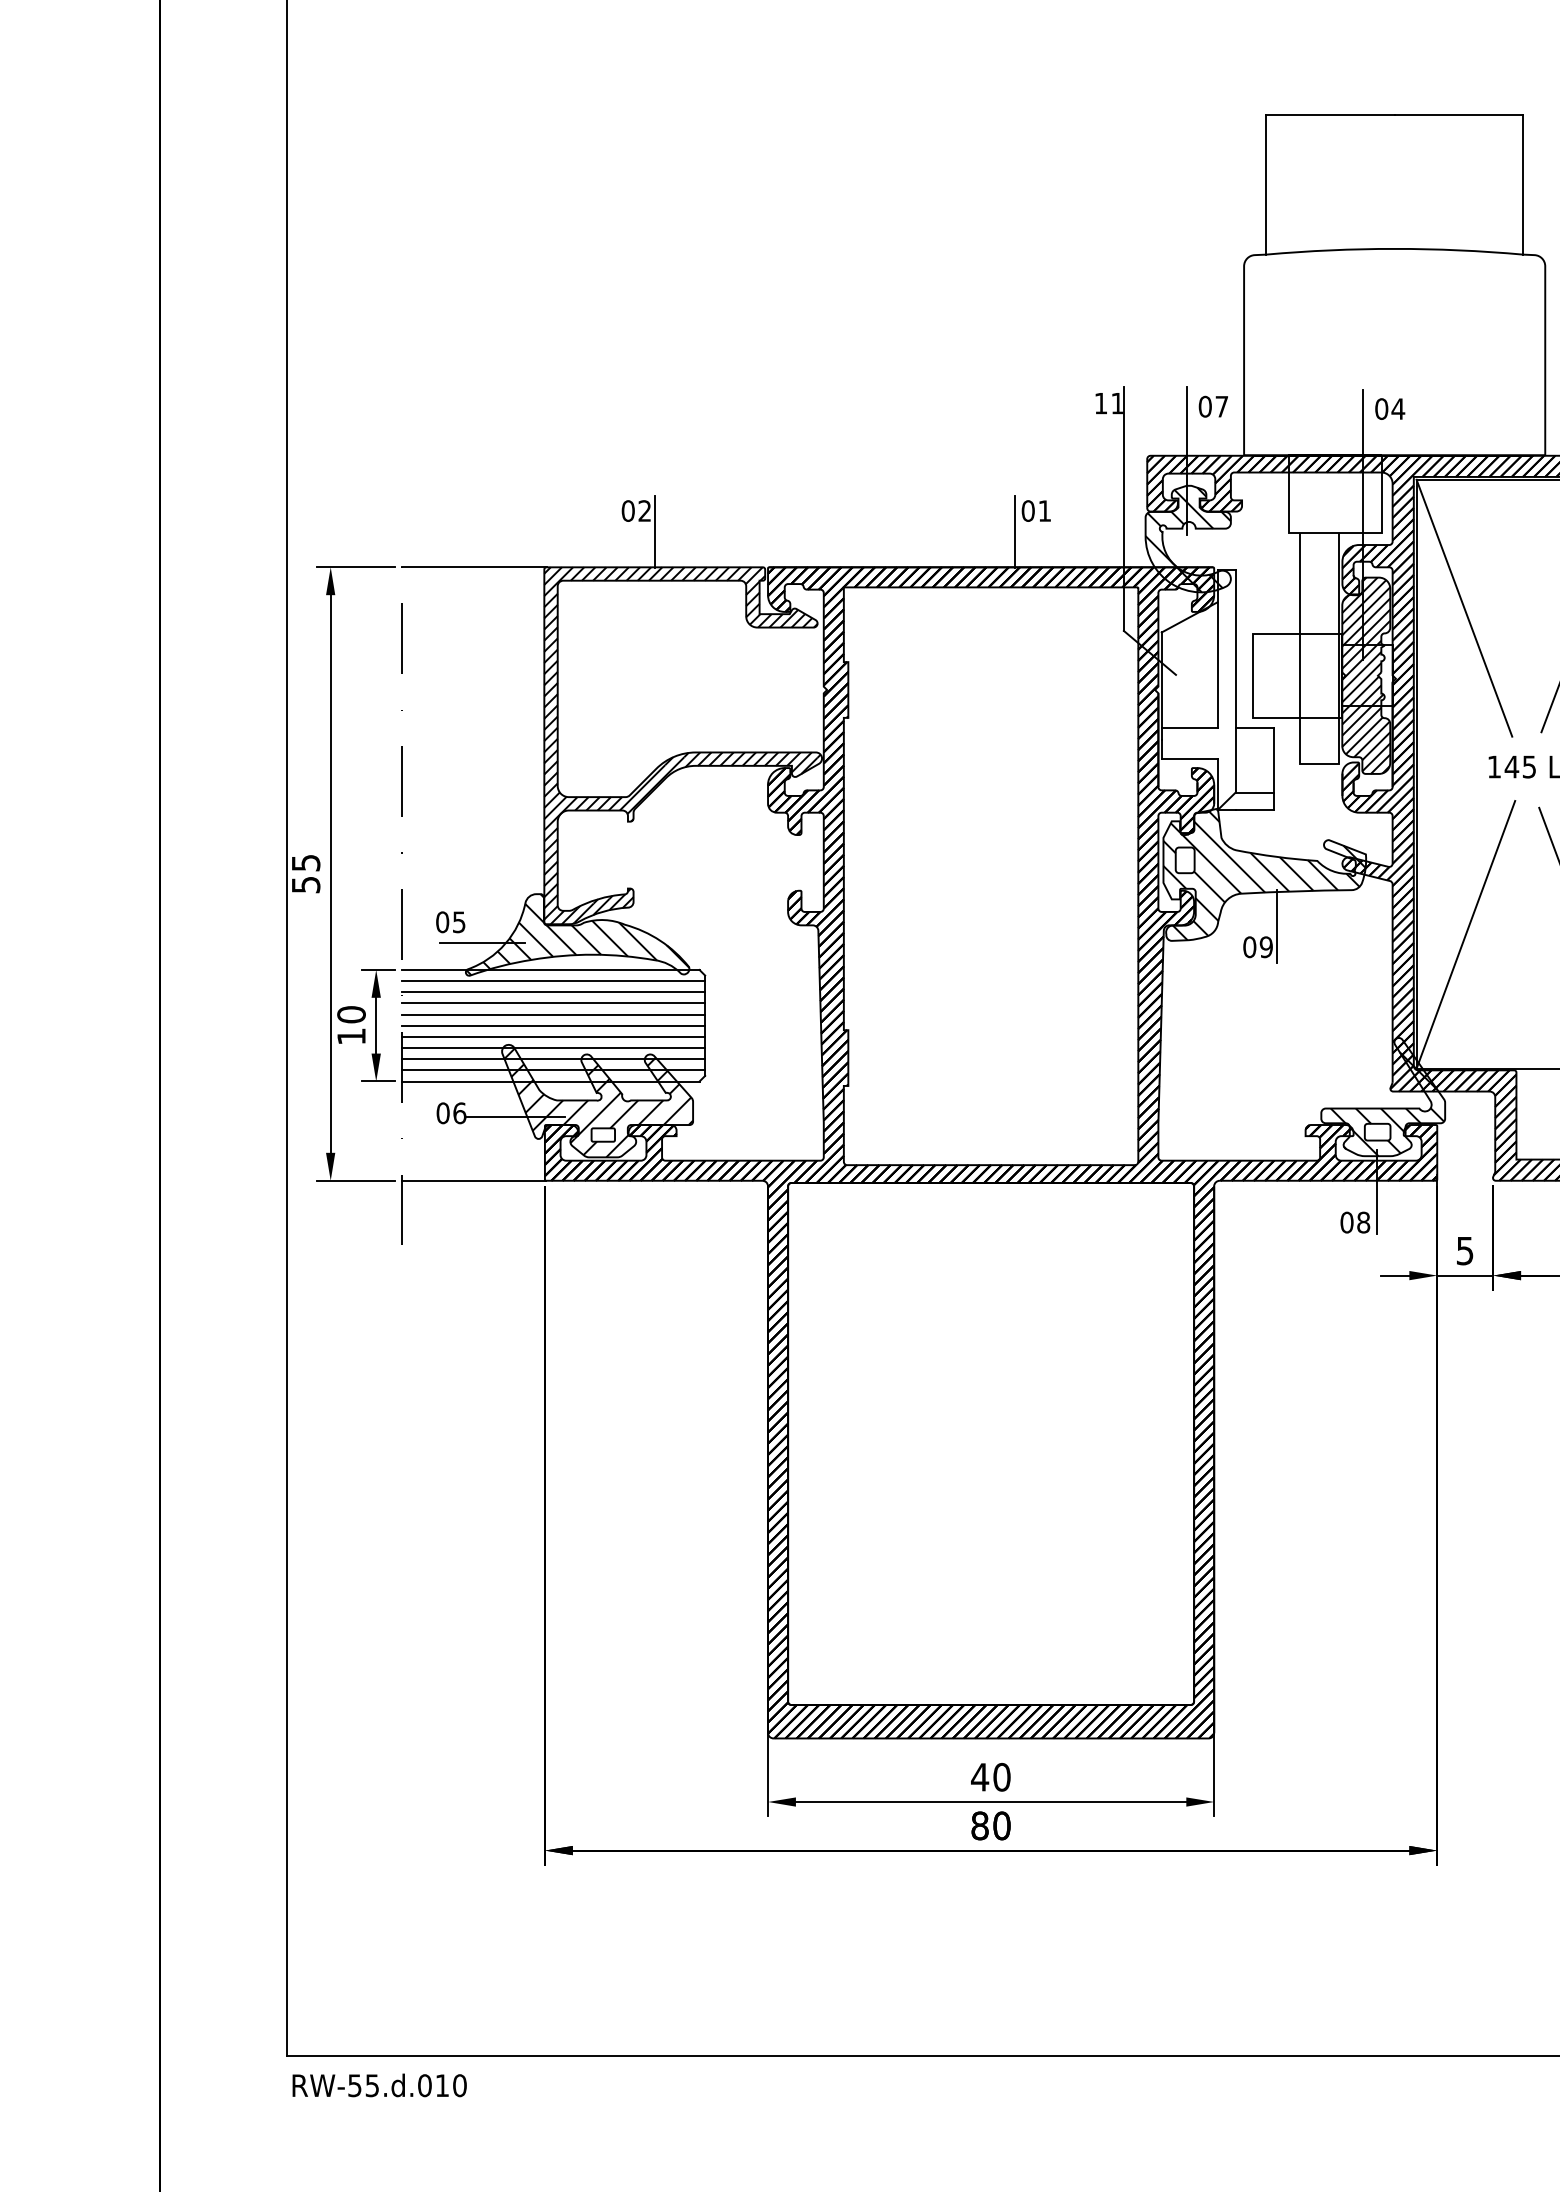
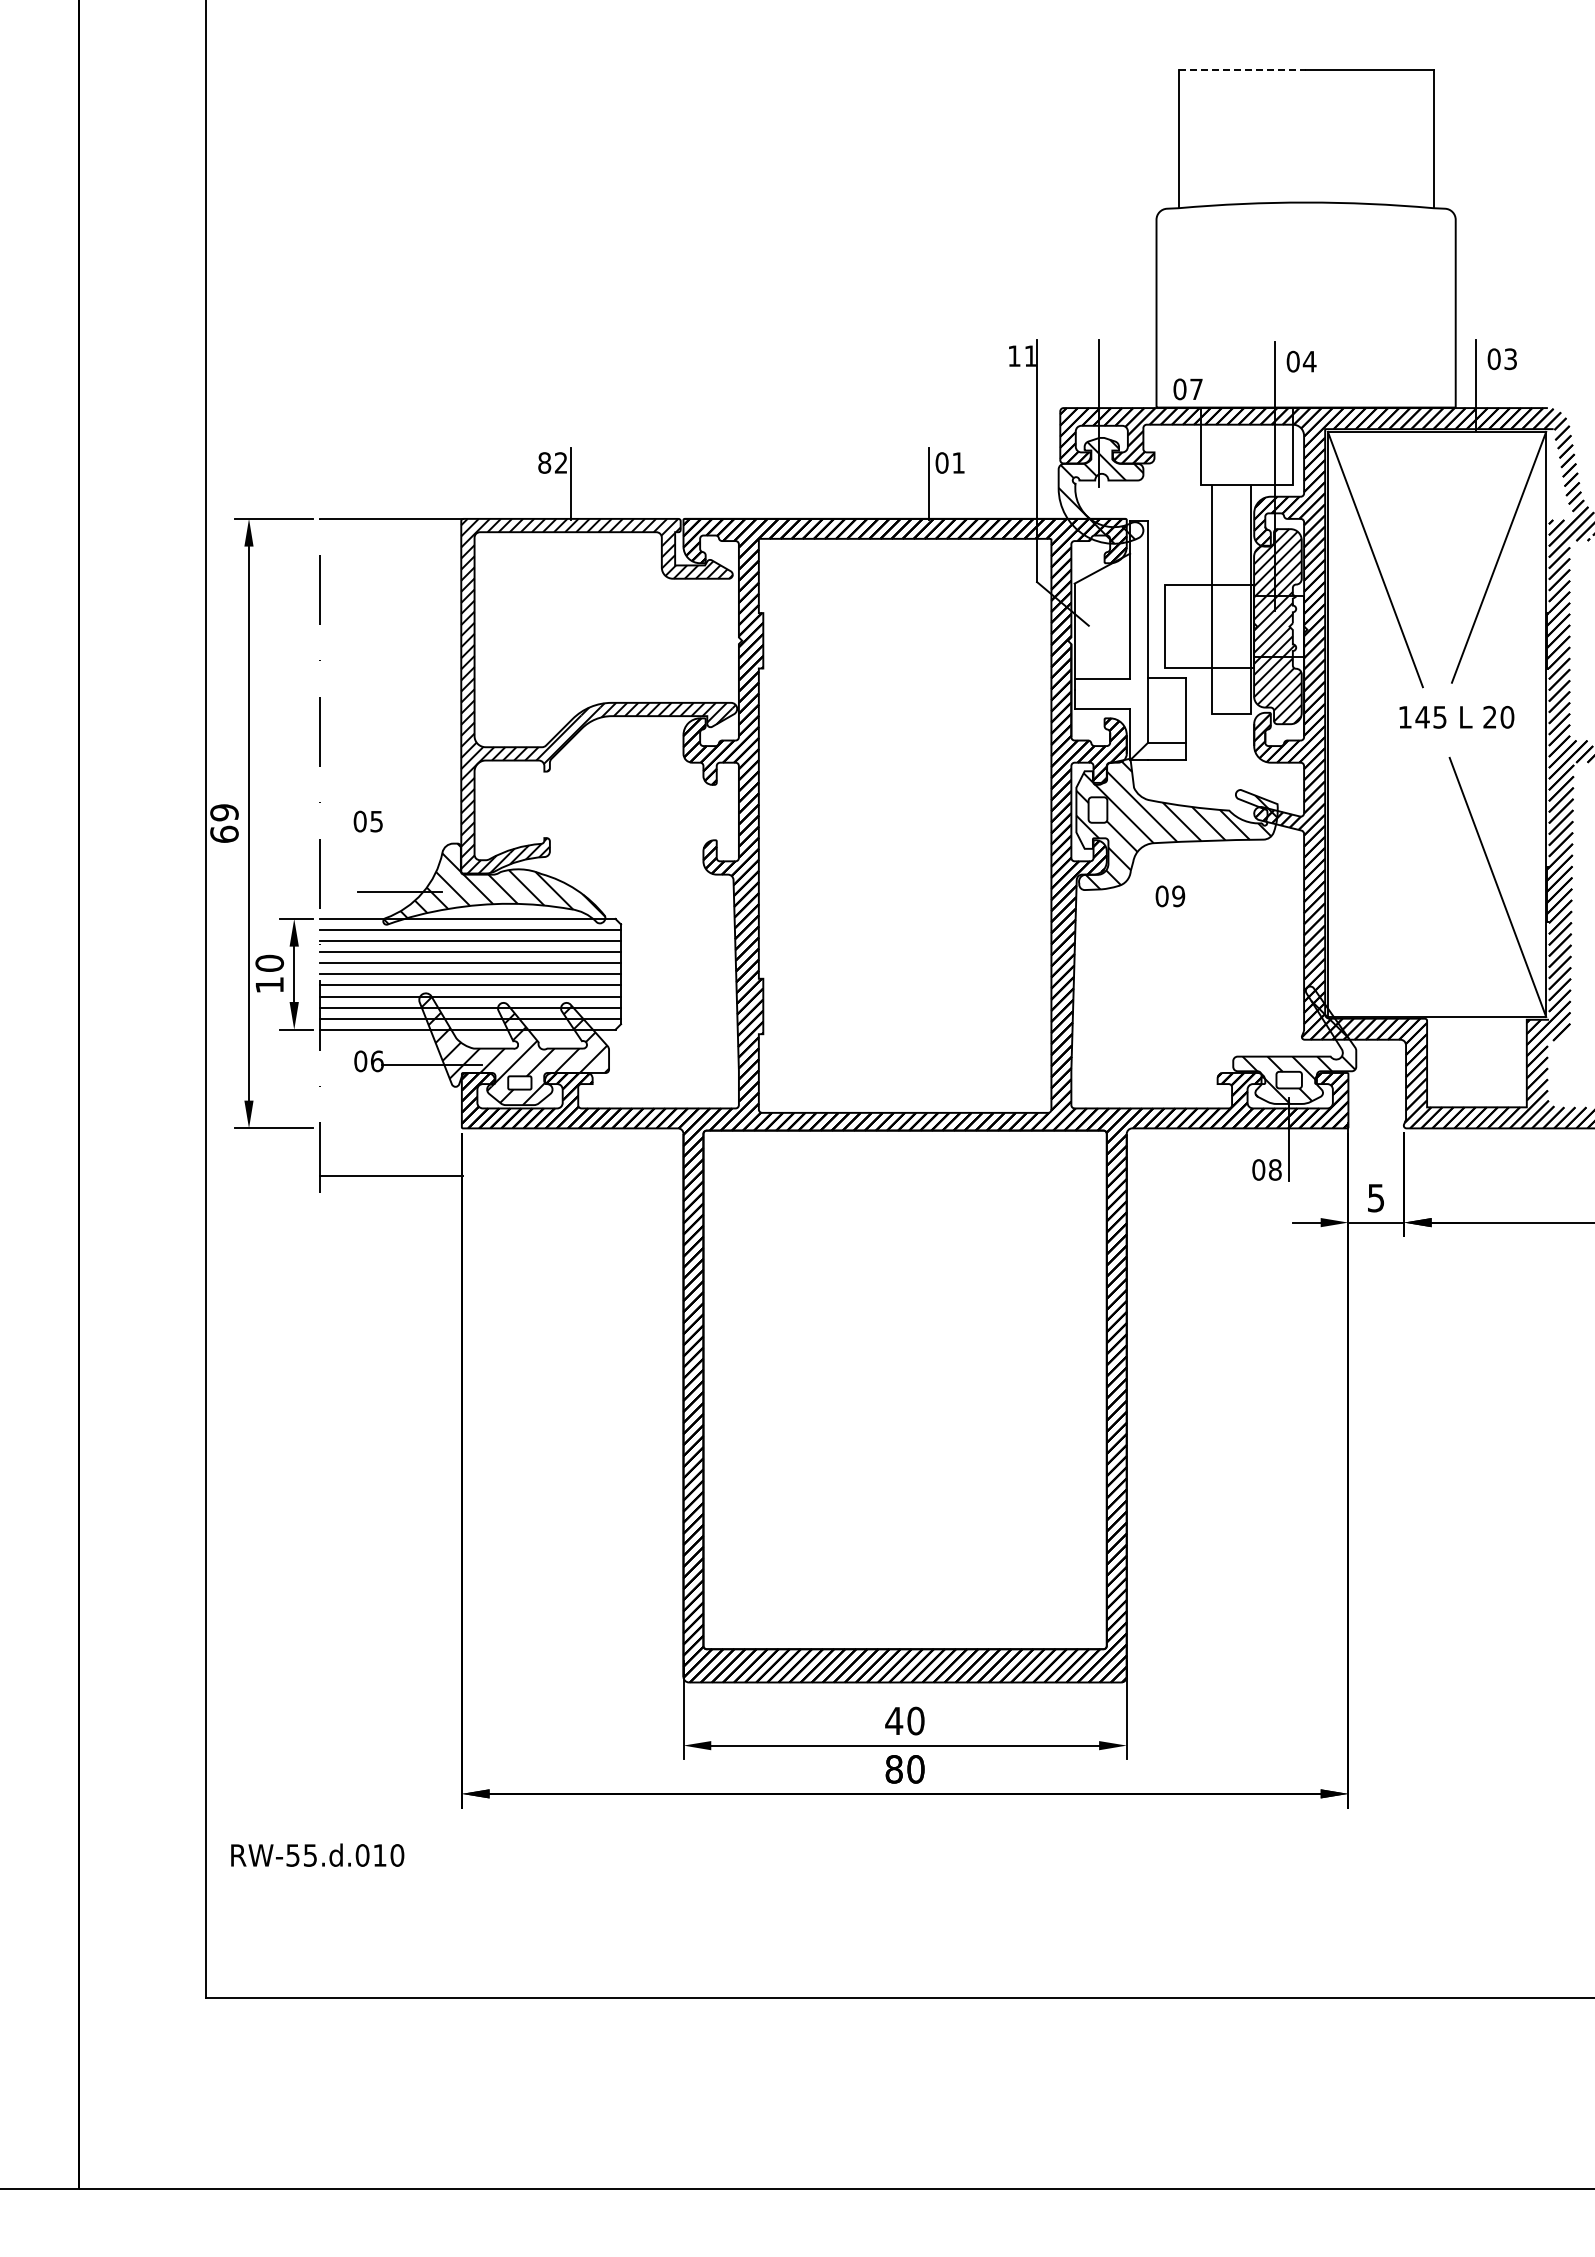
line: (1330, 114) -> (1242, 69), solid -> dashed
text: (1212, 406) -> (1187, 389), moved
text: (628, 510) -> (544, 462), 02 -> 82
text: (306, 873) -> (224, 823), 55 -> 69
text: (449, 922) -> (367, 821), moved
line: (1277, 926) -> (1189, 875), removed
line: (1465, 935) -> (1376, 884), removed
line: (473, 1180) -> (390, 1176), moved
text: (379, 2084) -> (317, 1854), moved

